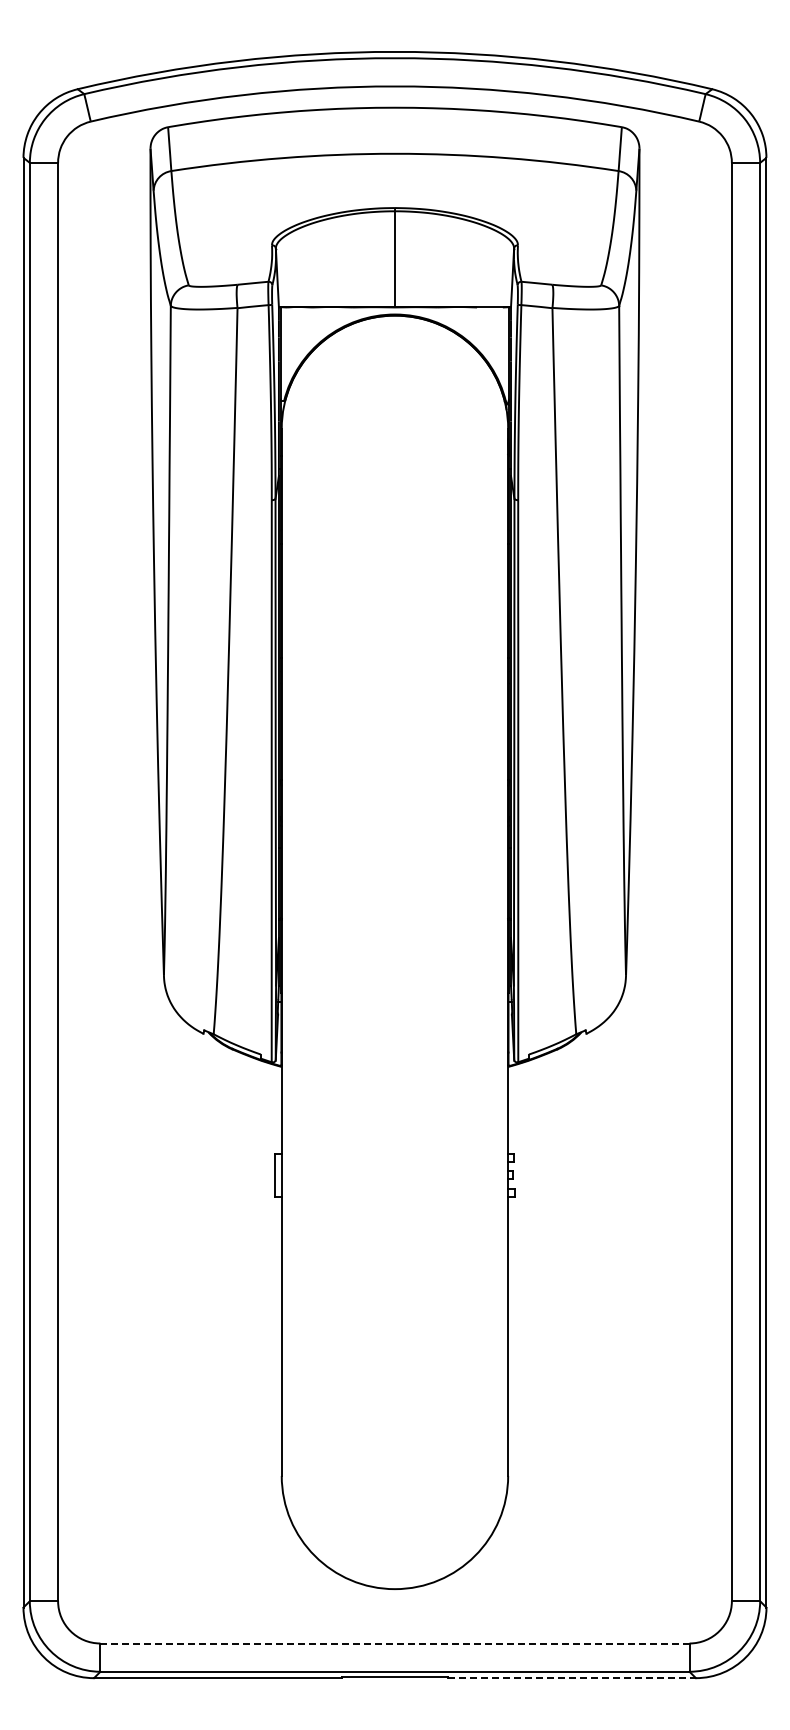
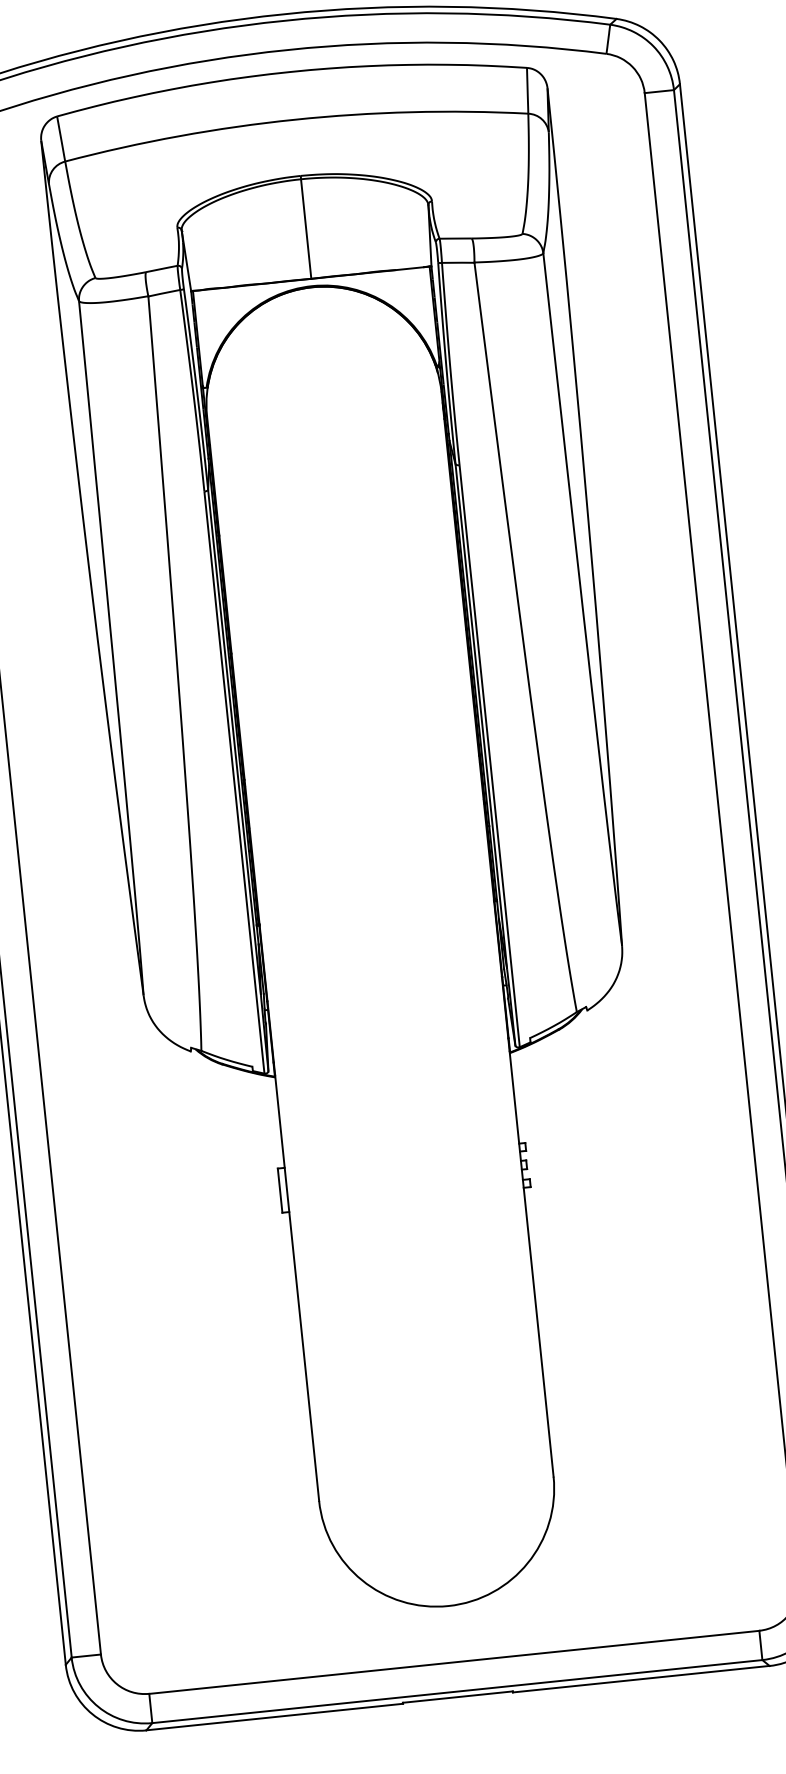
line: (395, 1643) -> (454, 1662), dashed -> solid
line: (571, 1678) -> (640, 1679), dashed -> solid

